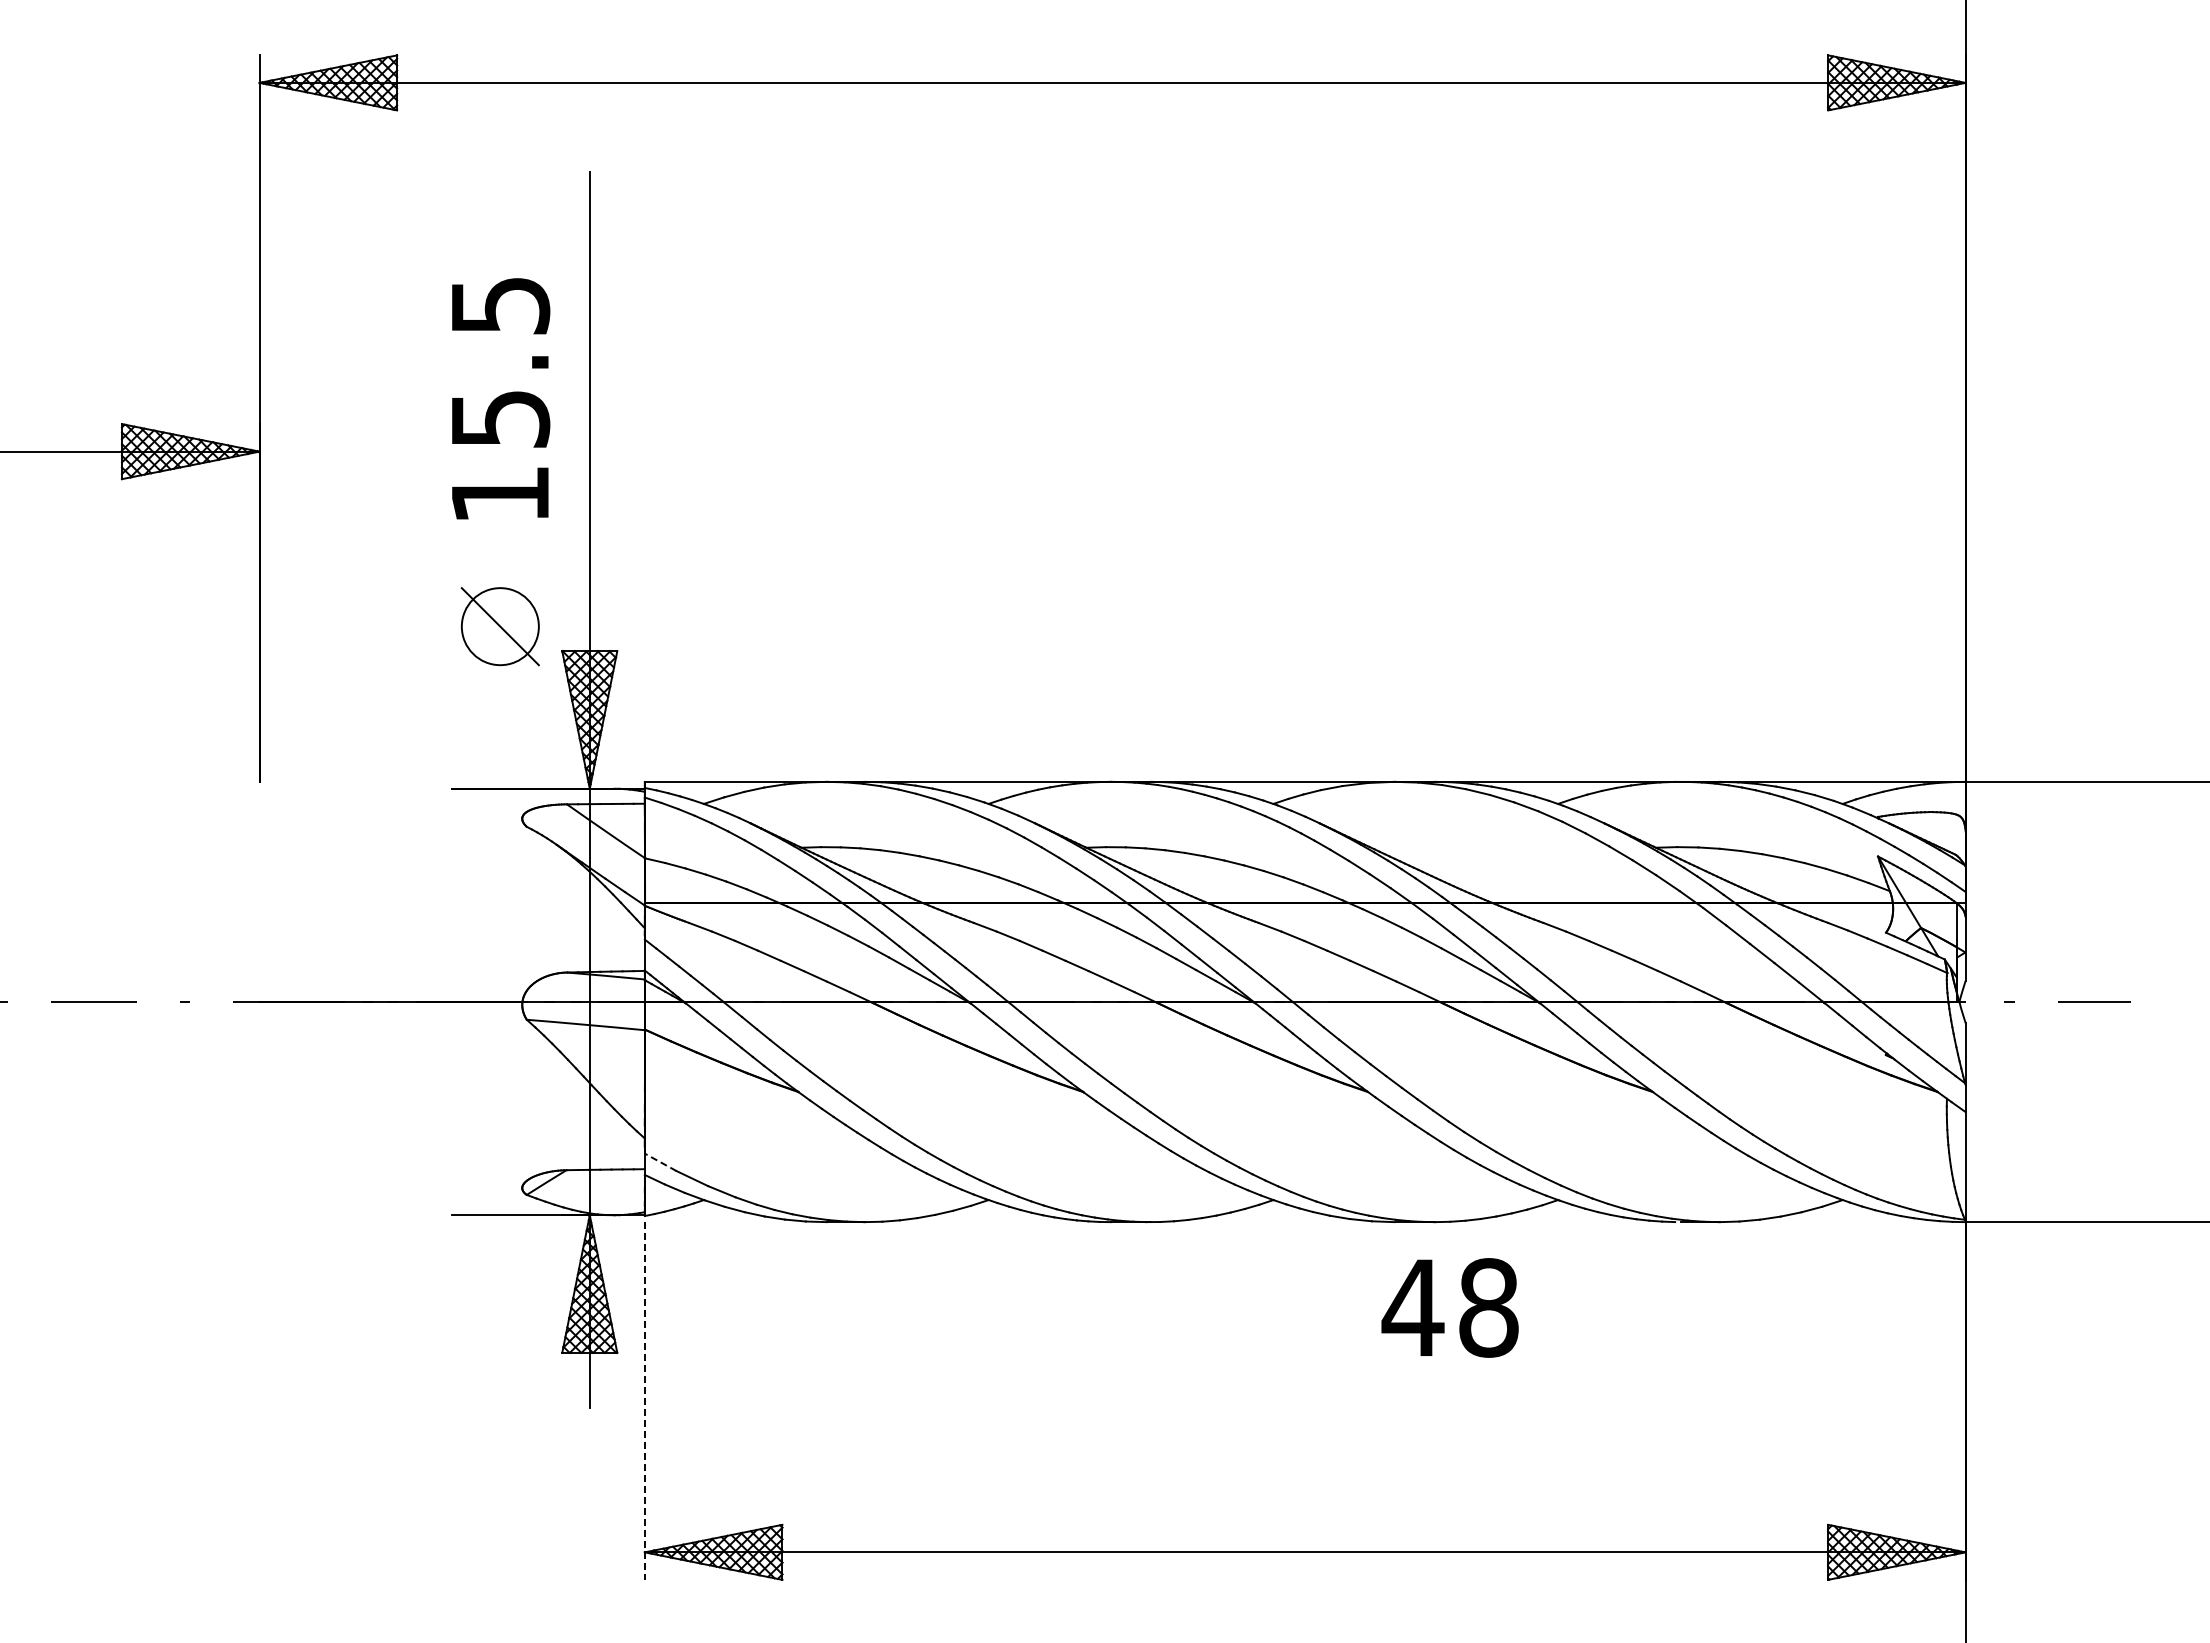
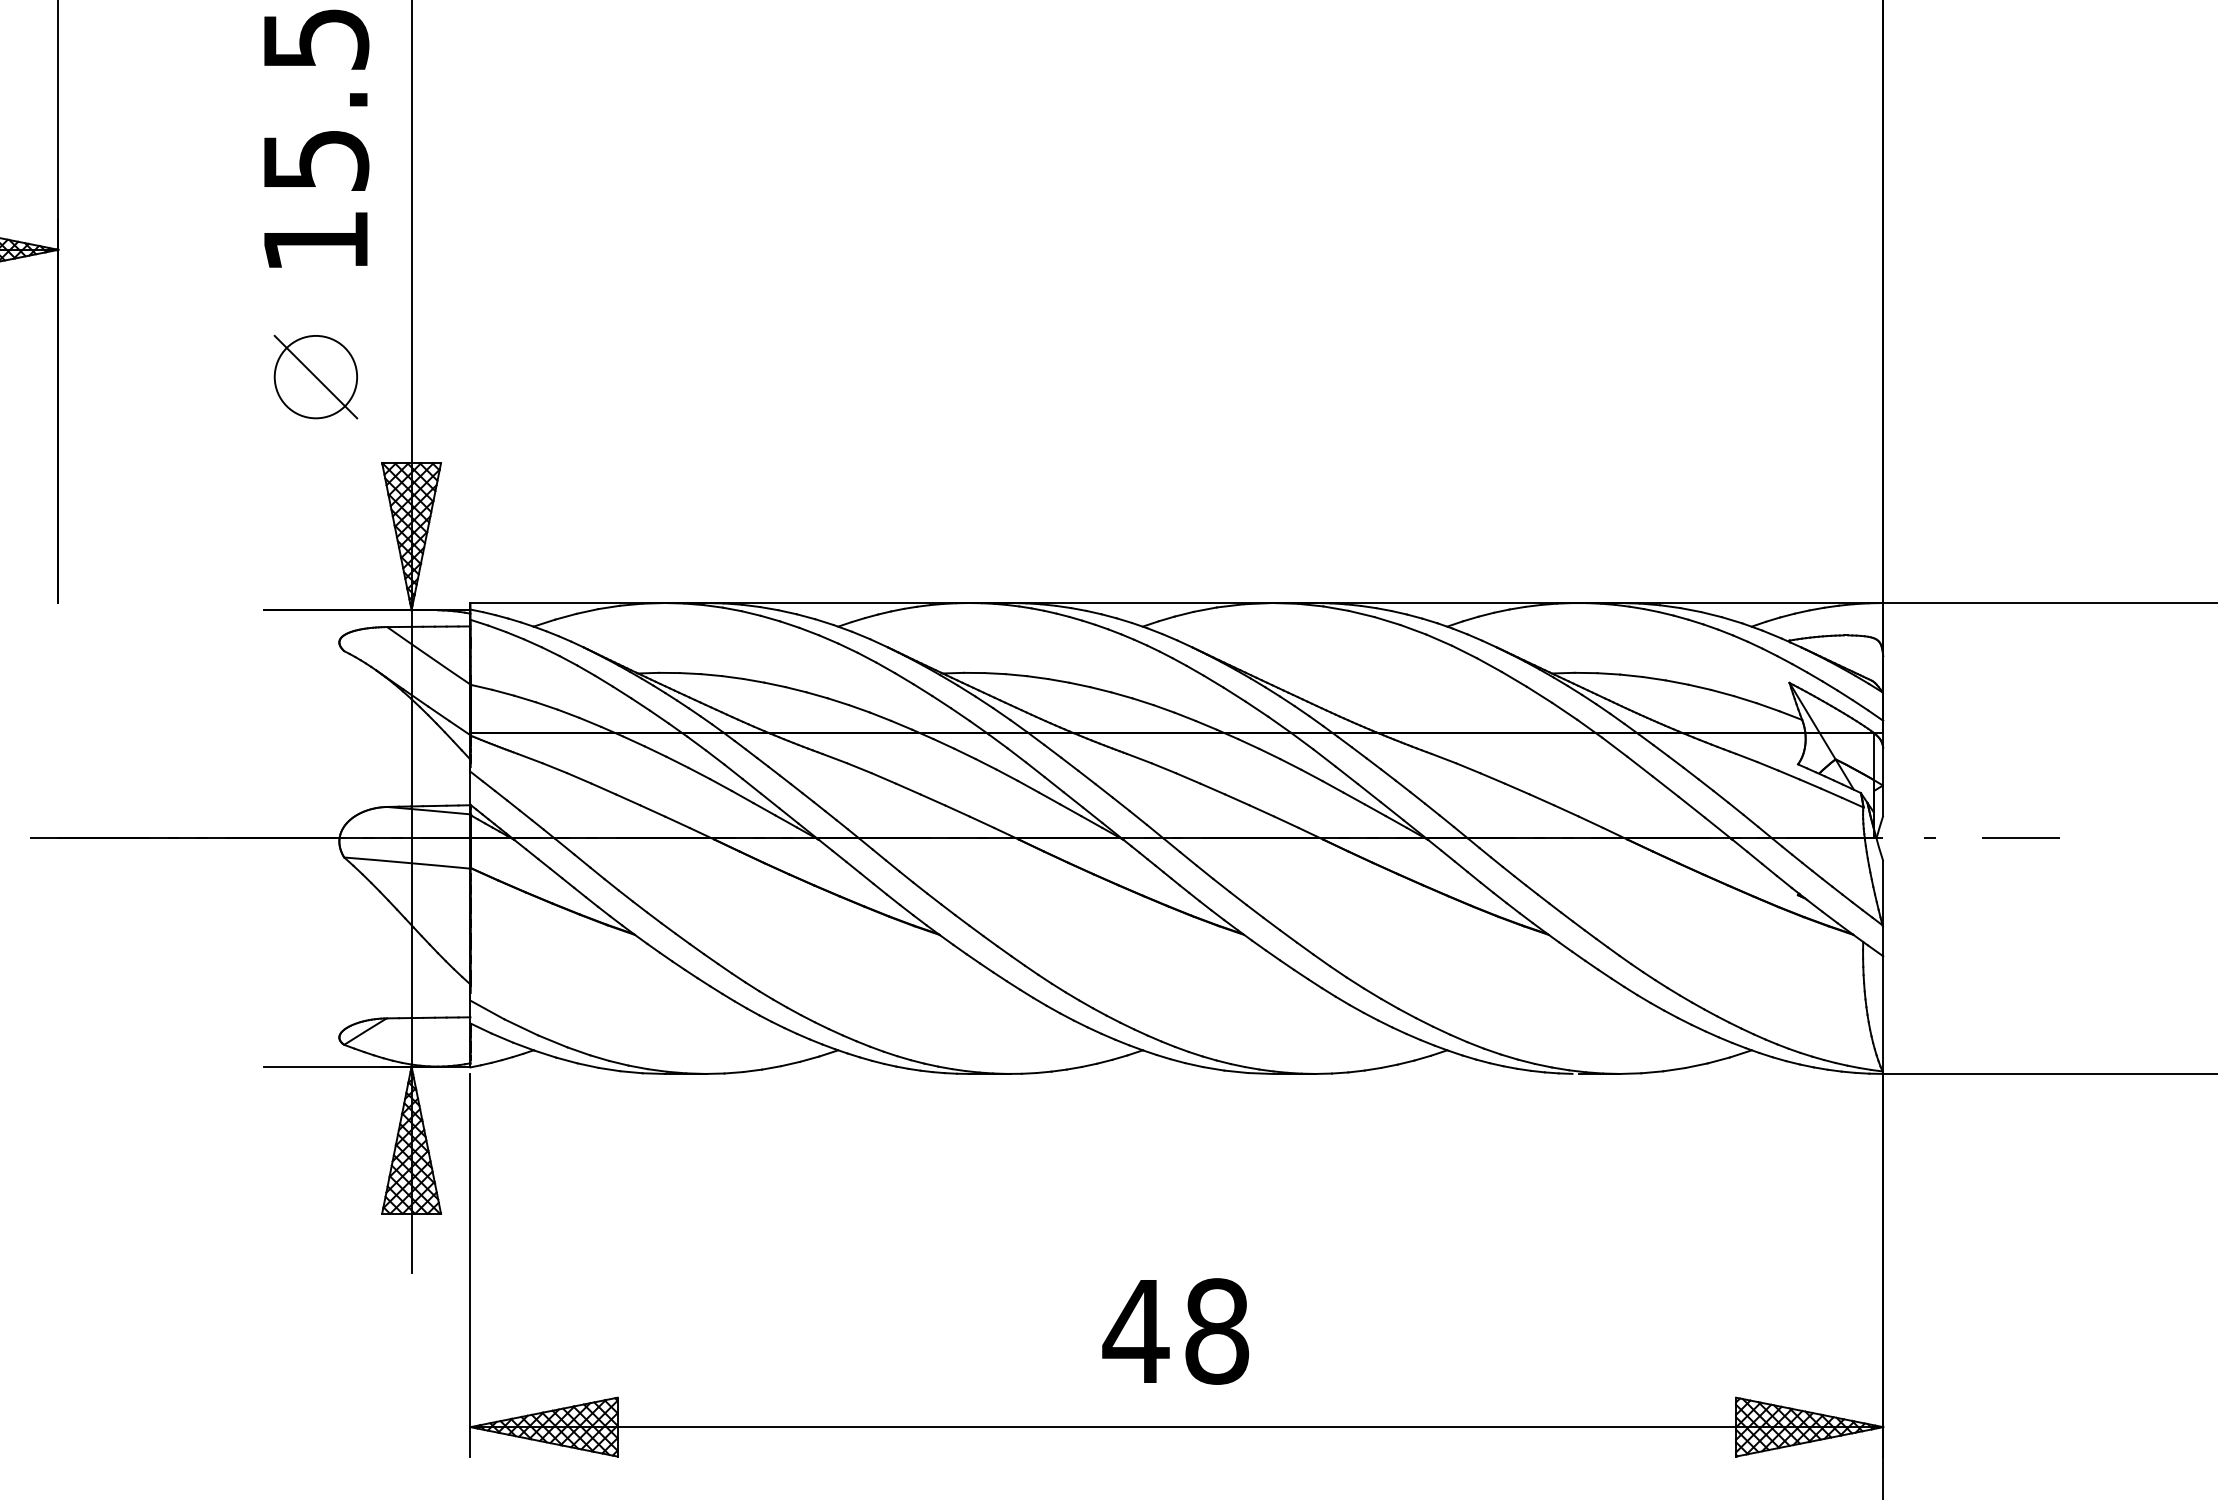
text: (501, 398) -> (317, 138), moved
part: (499, 626) -> (315, 376), moved
line: (660, 1162) -> (487, 1010), dashed -> solid
text: (1449, 1307) -> (1174, 1331), moved
line: (644, 1401) -> (470, 1265), dashed -> solid

